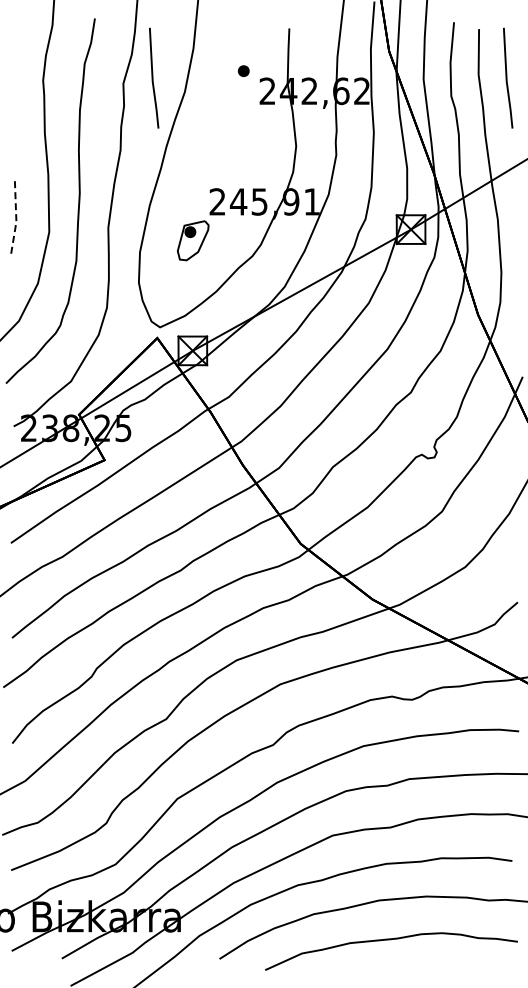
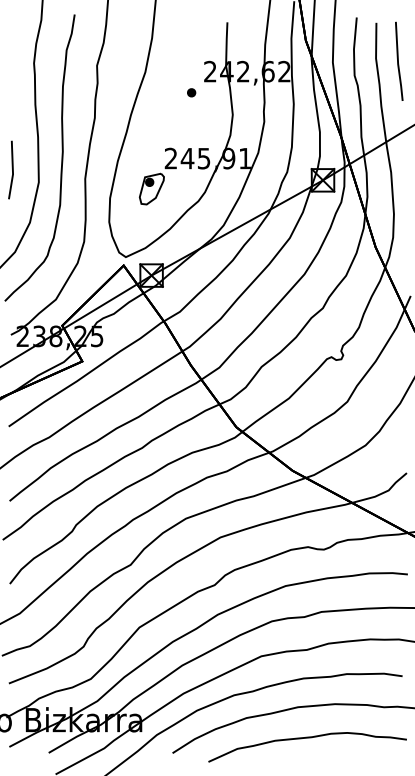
part: (243, 70) -> (191, 92), moved
line: (153, 77) -> (120, 60), removed
line: (16, 216) -> (13, 170), dashed -> solid

